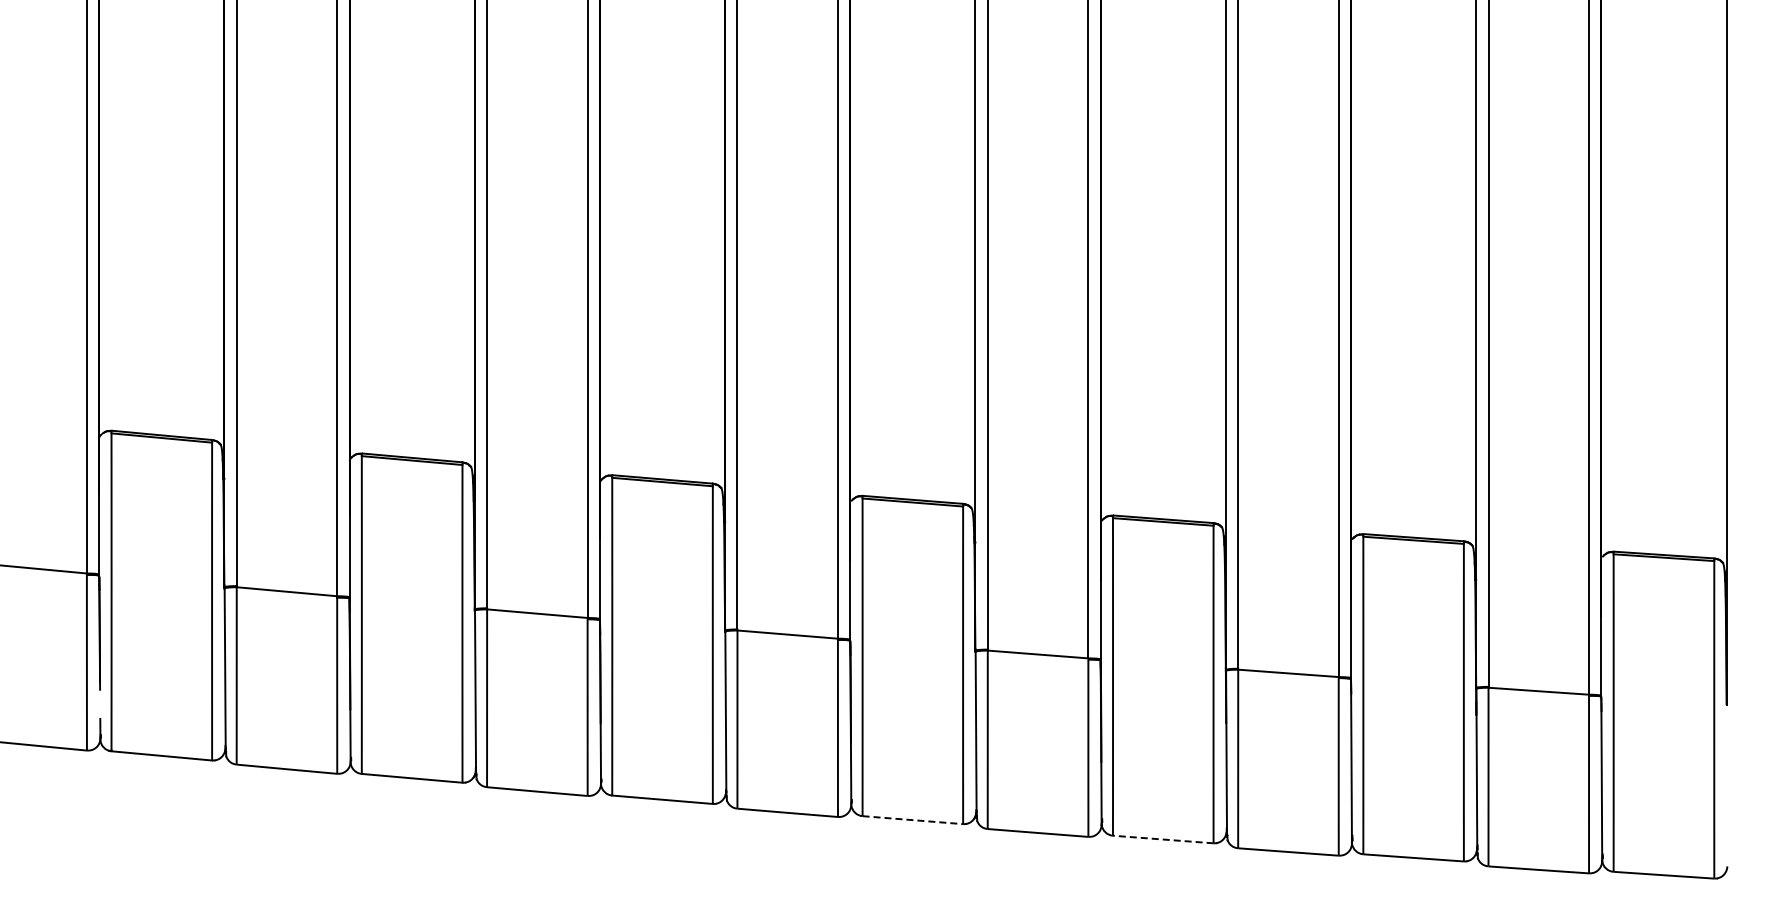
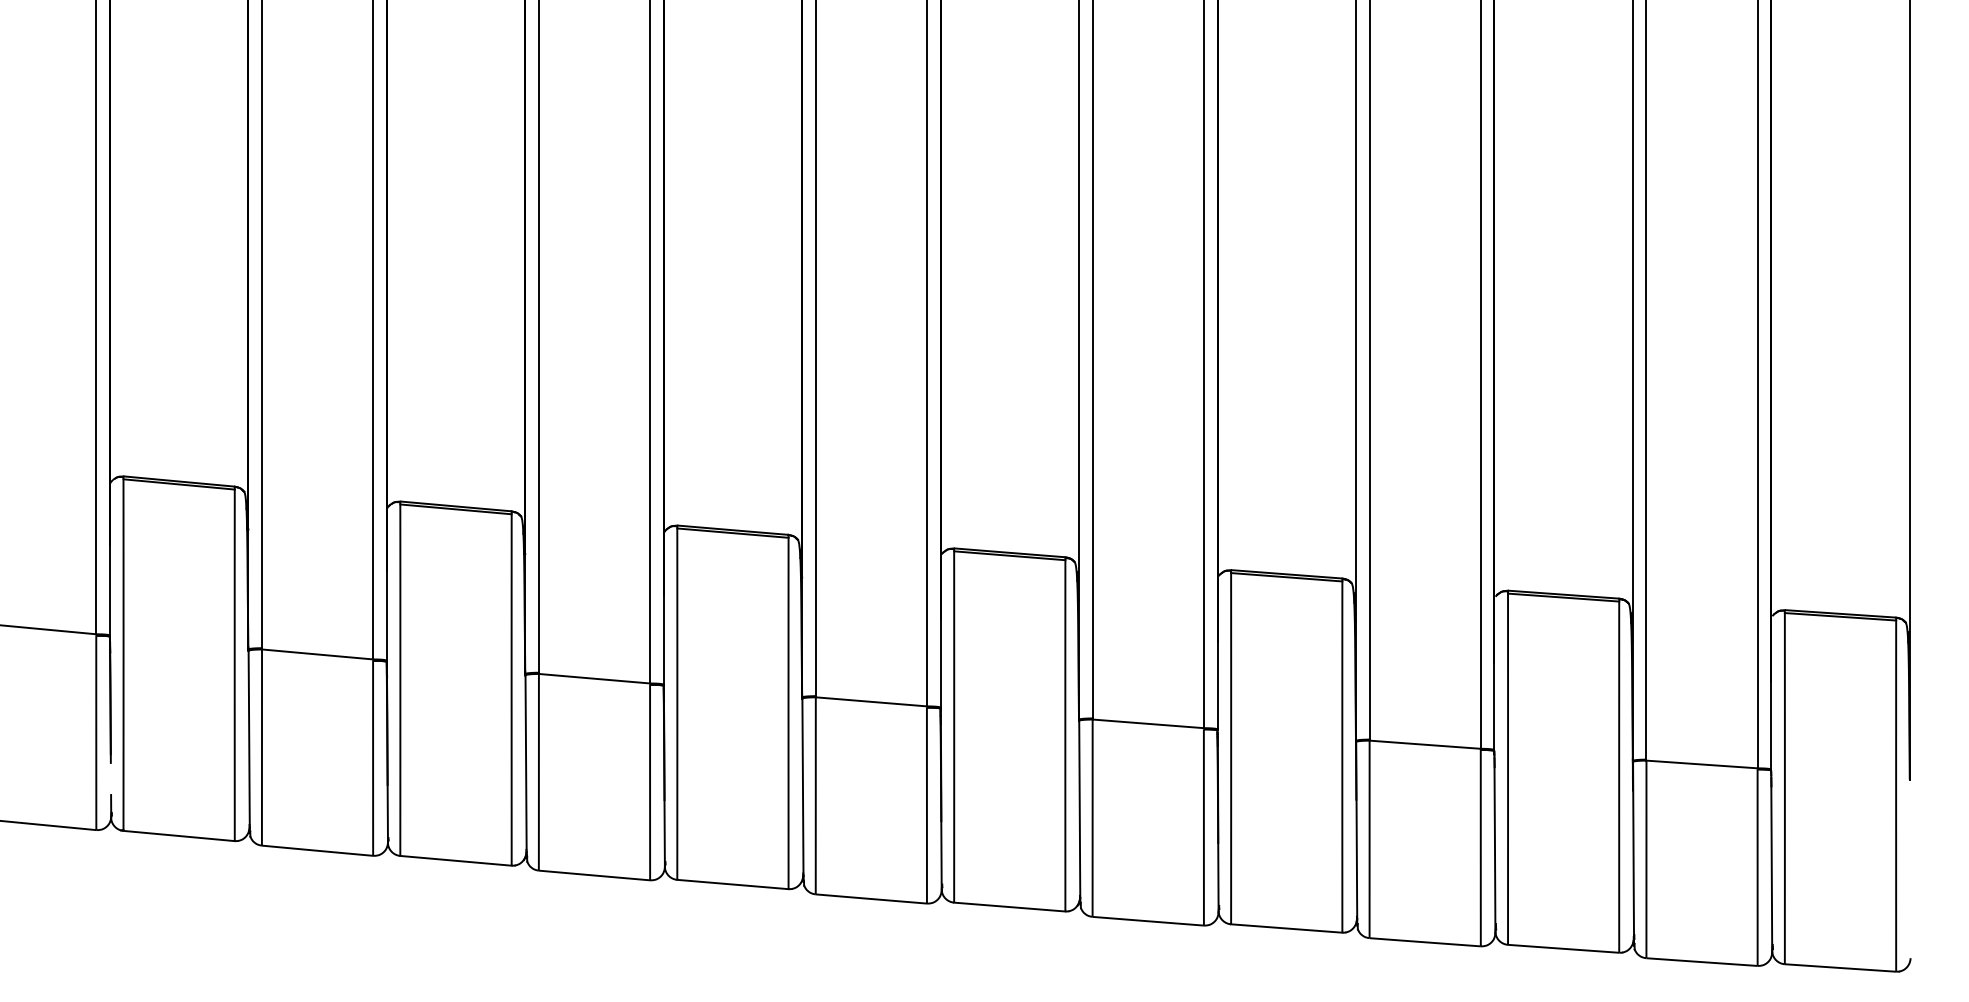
line: (913, 820) -> (1010, 907), dashed -> solid
line: (1162, 839) -> (1285, 928), dashed -> solid

